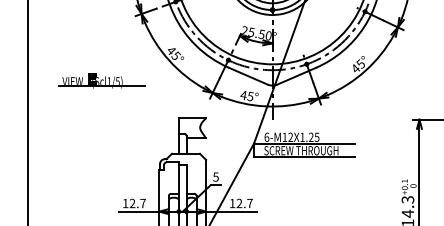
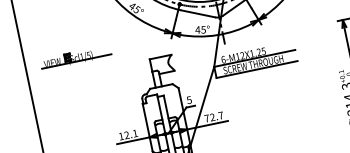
part: (101, 80) -> (75, 57), moved
text: (142, 203) -> (134, 133), 12.7 -> 12.1
text: (232, 203) -> (206, 118), 12.7 -> 72.7

